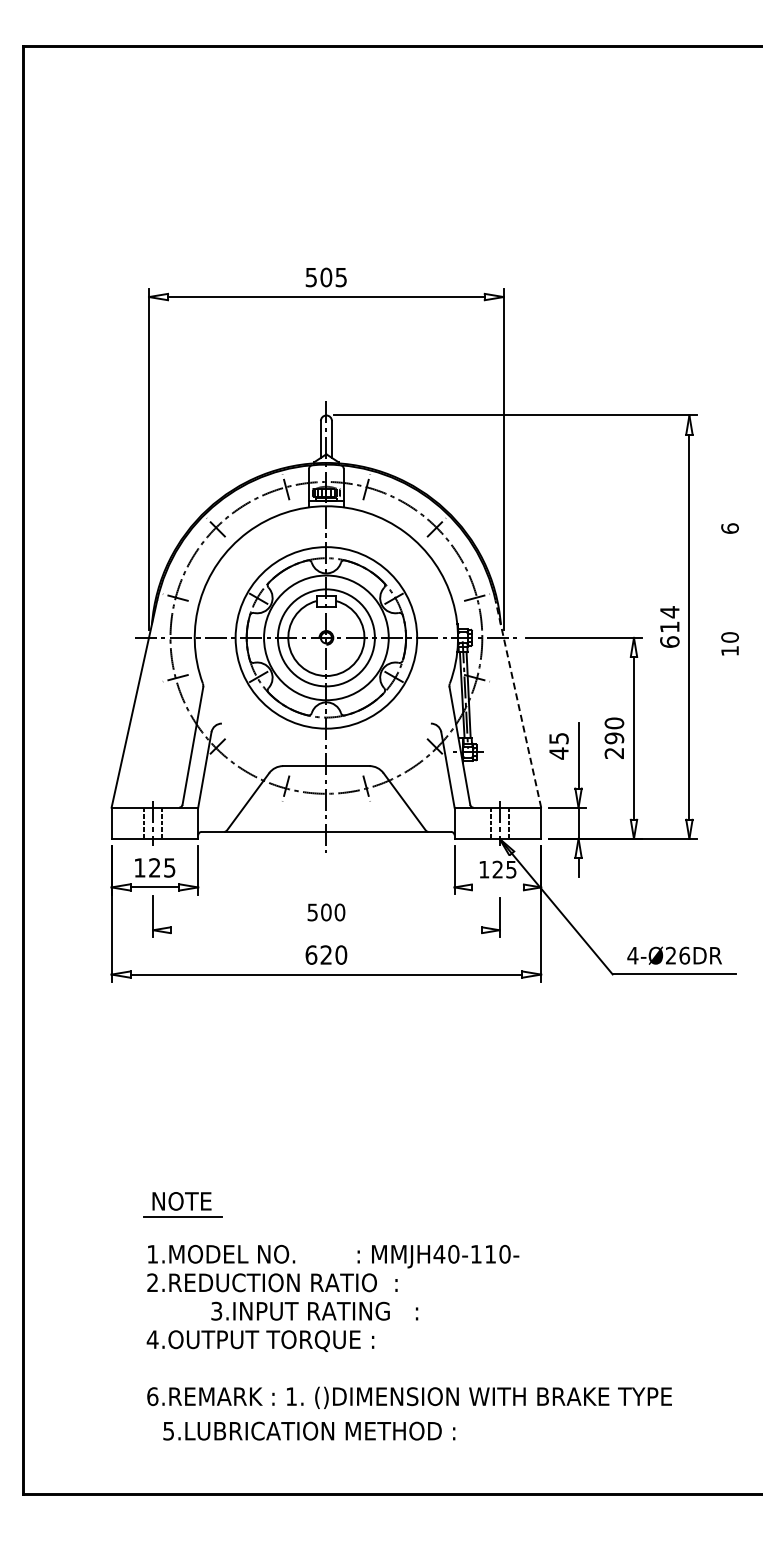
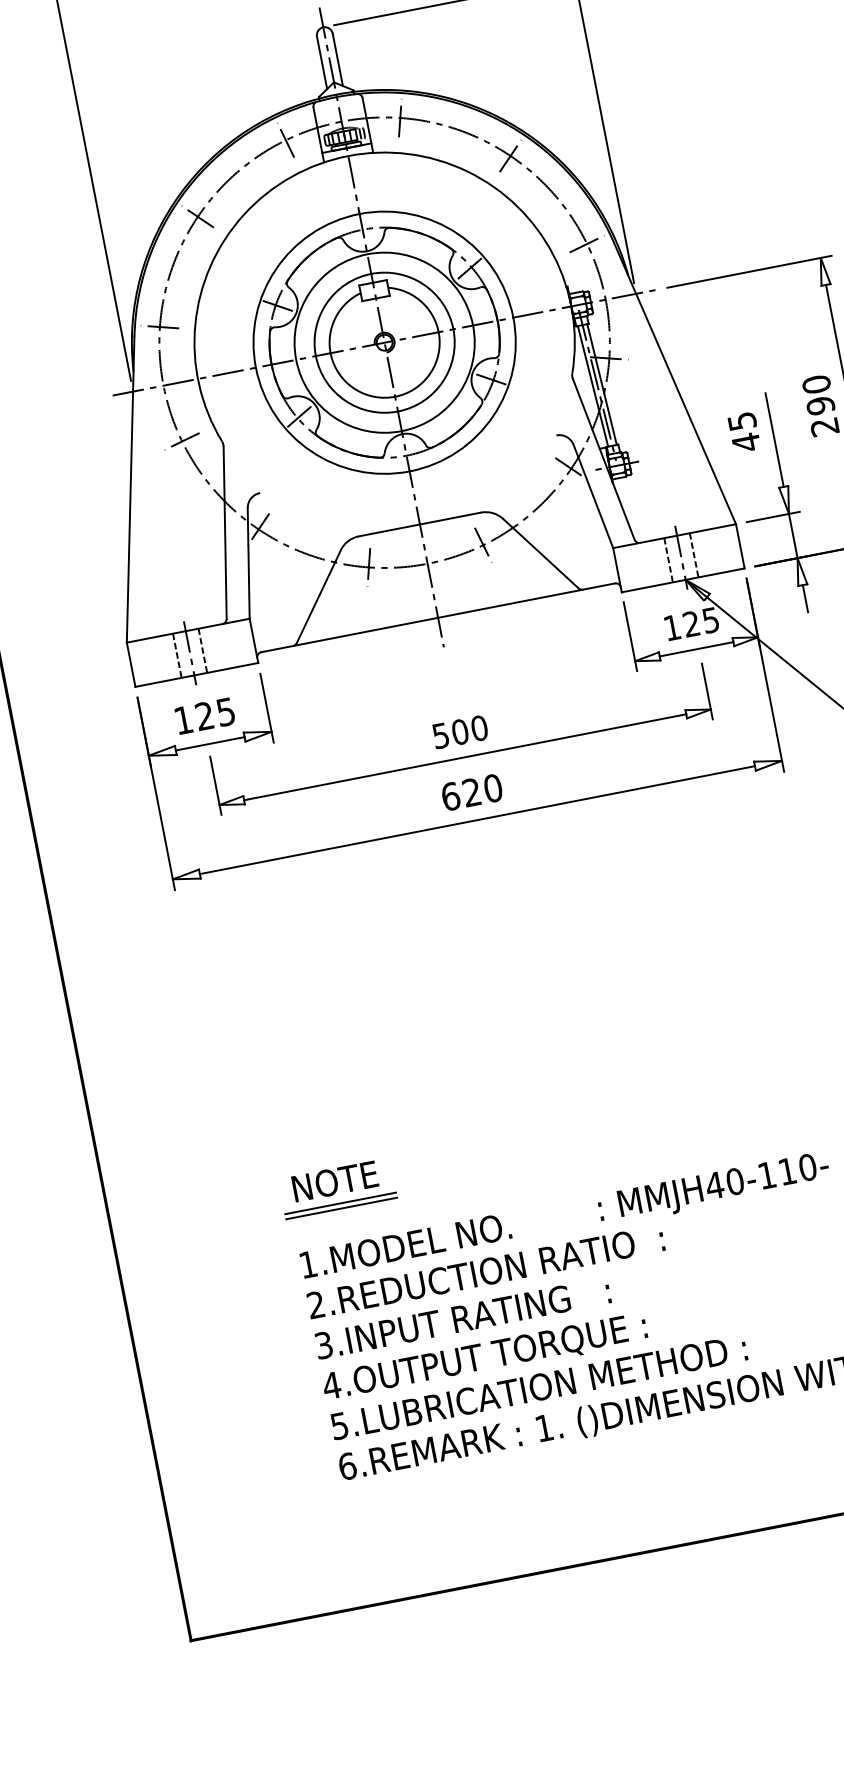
line: (518, 703) -> (675, 382), dashed -> solid
line: (497, 887) -> (696, 649), added
line: (326, 930) -> (465, 757), added
line: (182, 1220) -> (341, 1208), added
text: (314, 1310) -> (462, 1317), moved
text: (309, 1430) -> (539, 1386), moved

